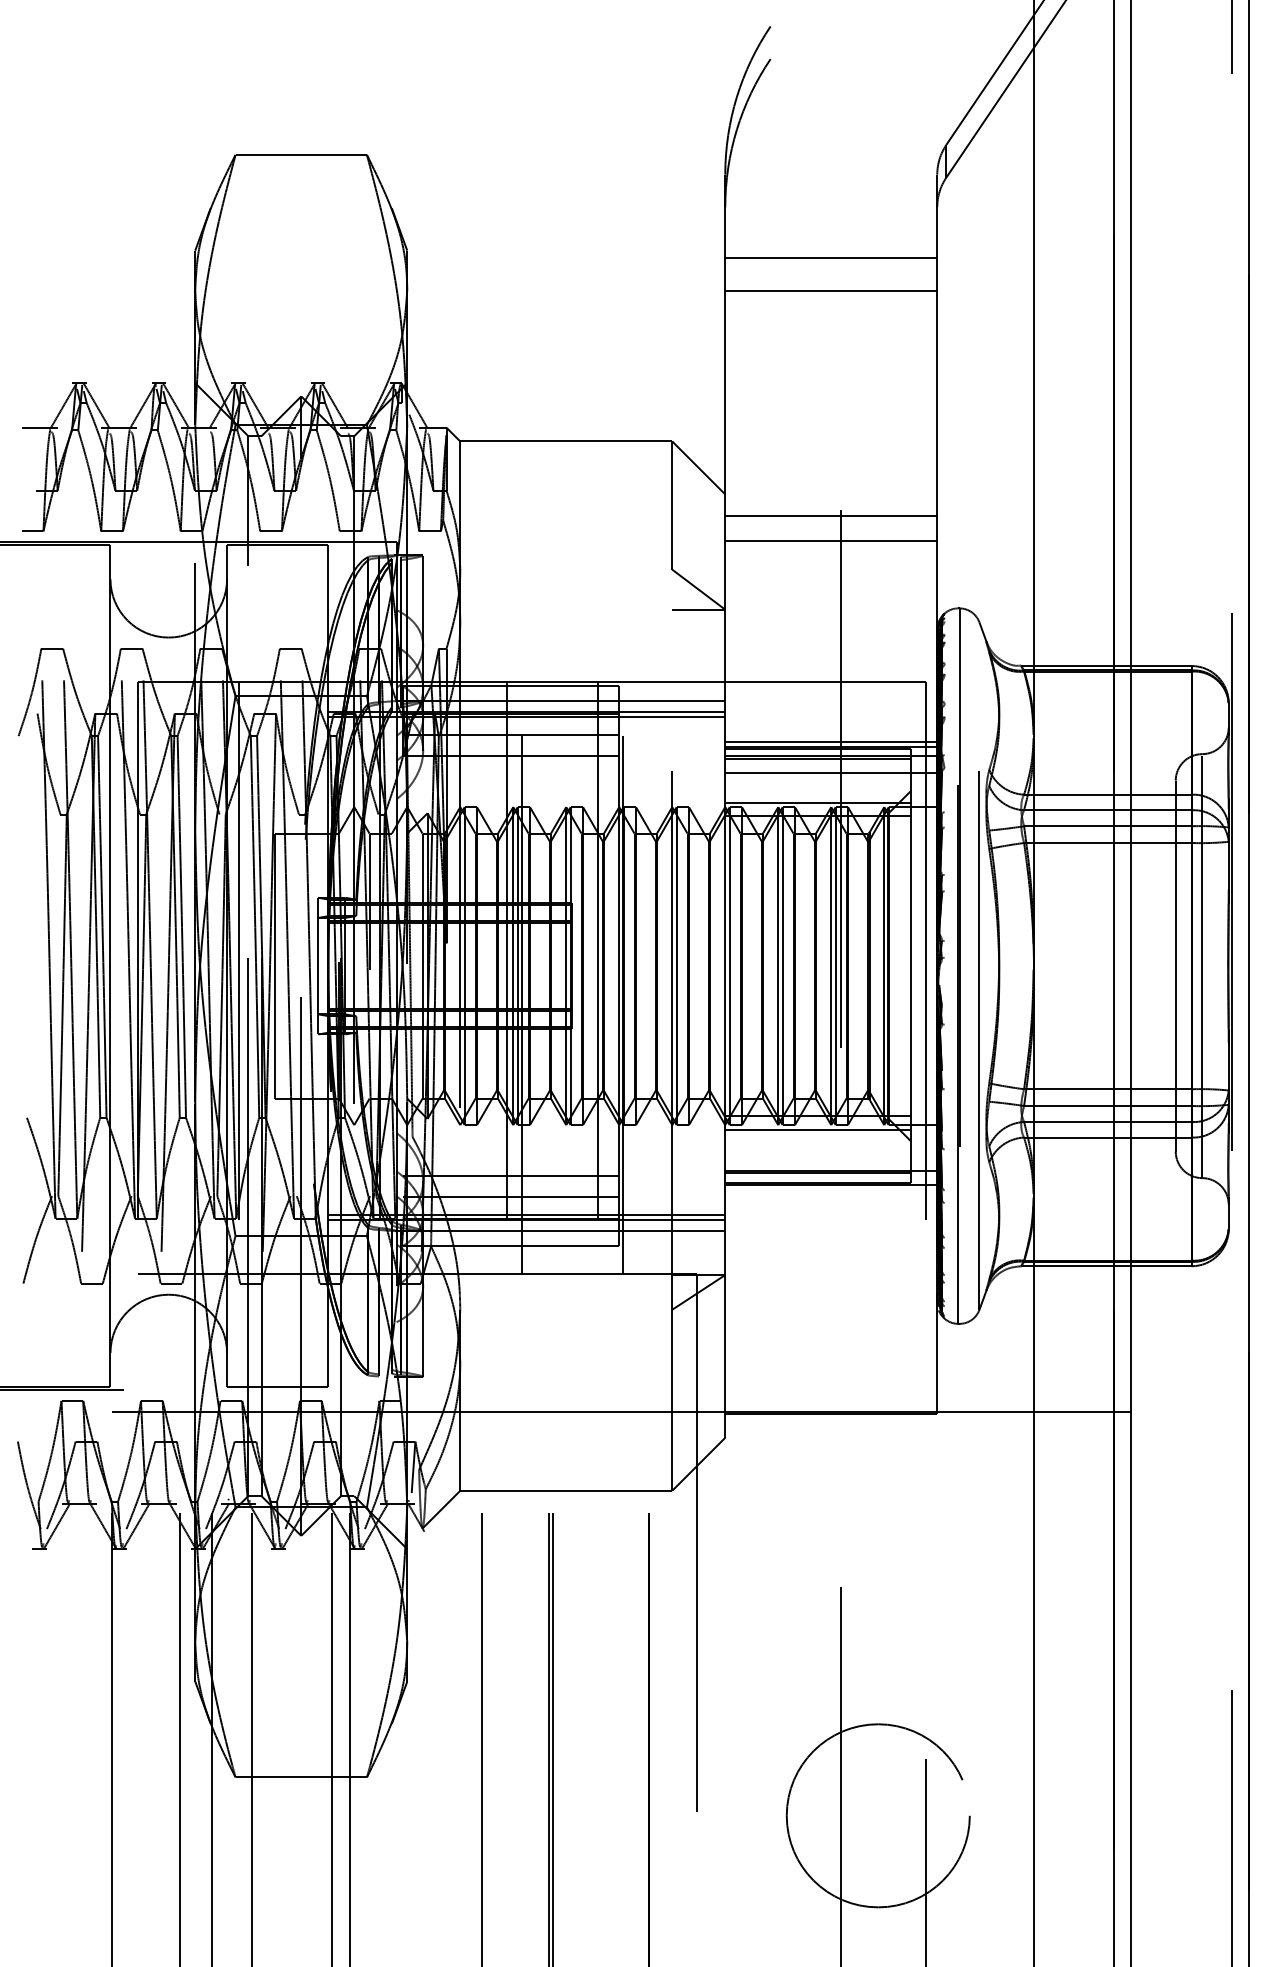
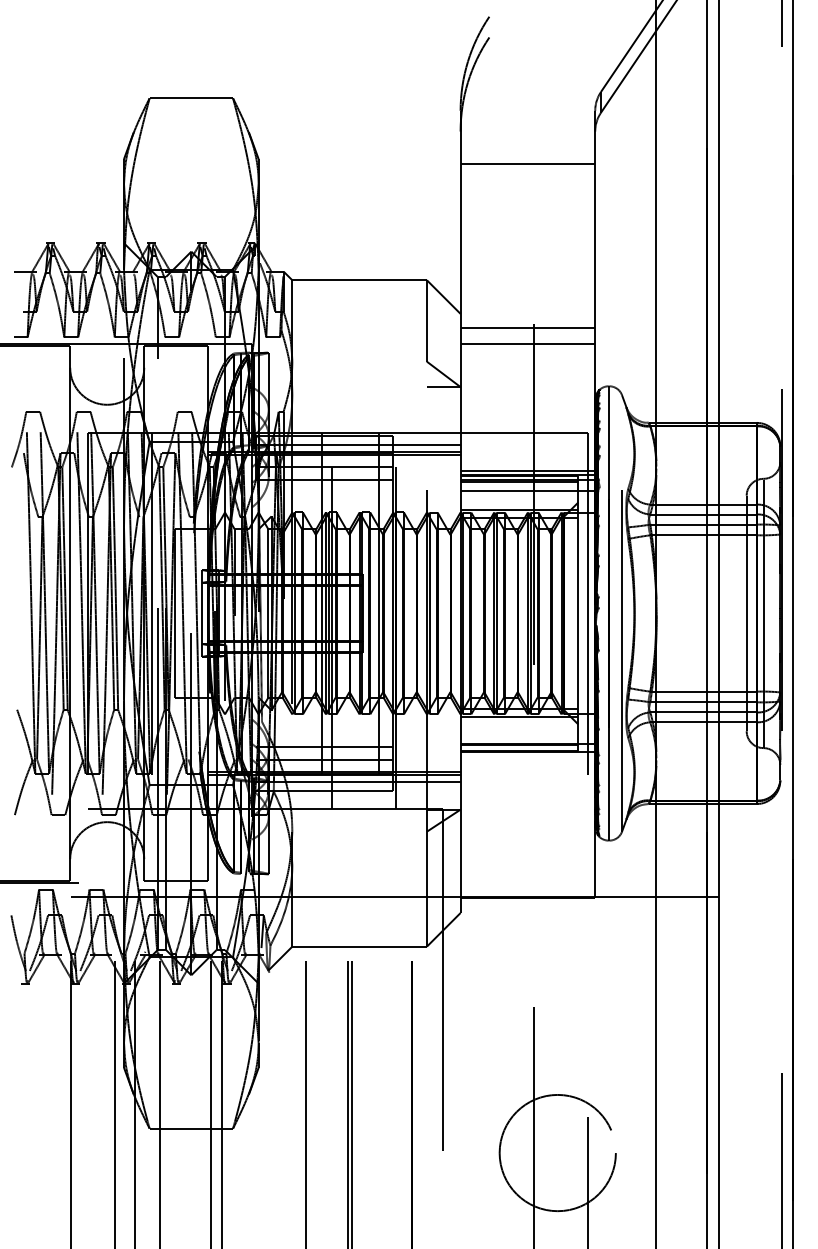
line: (830, 290) -> (527, 184), removed

